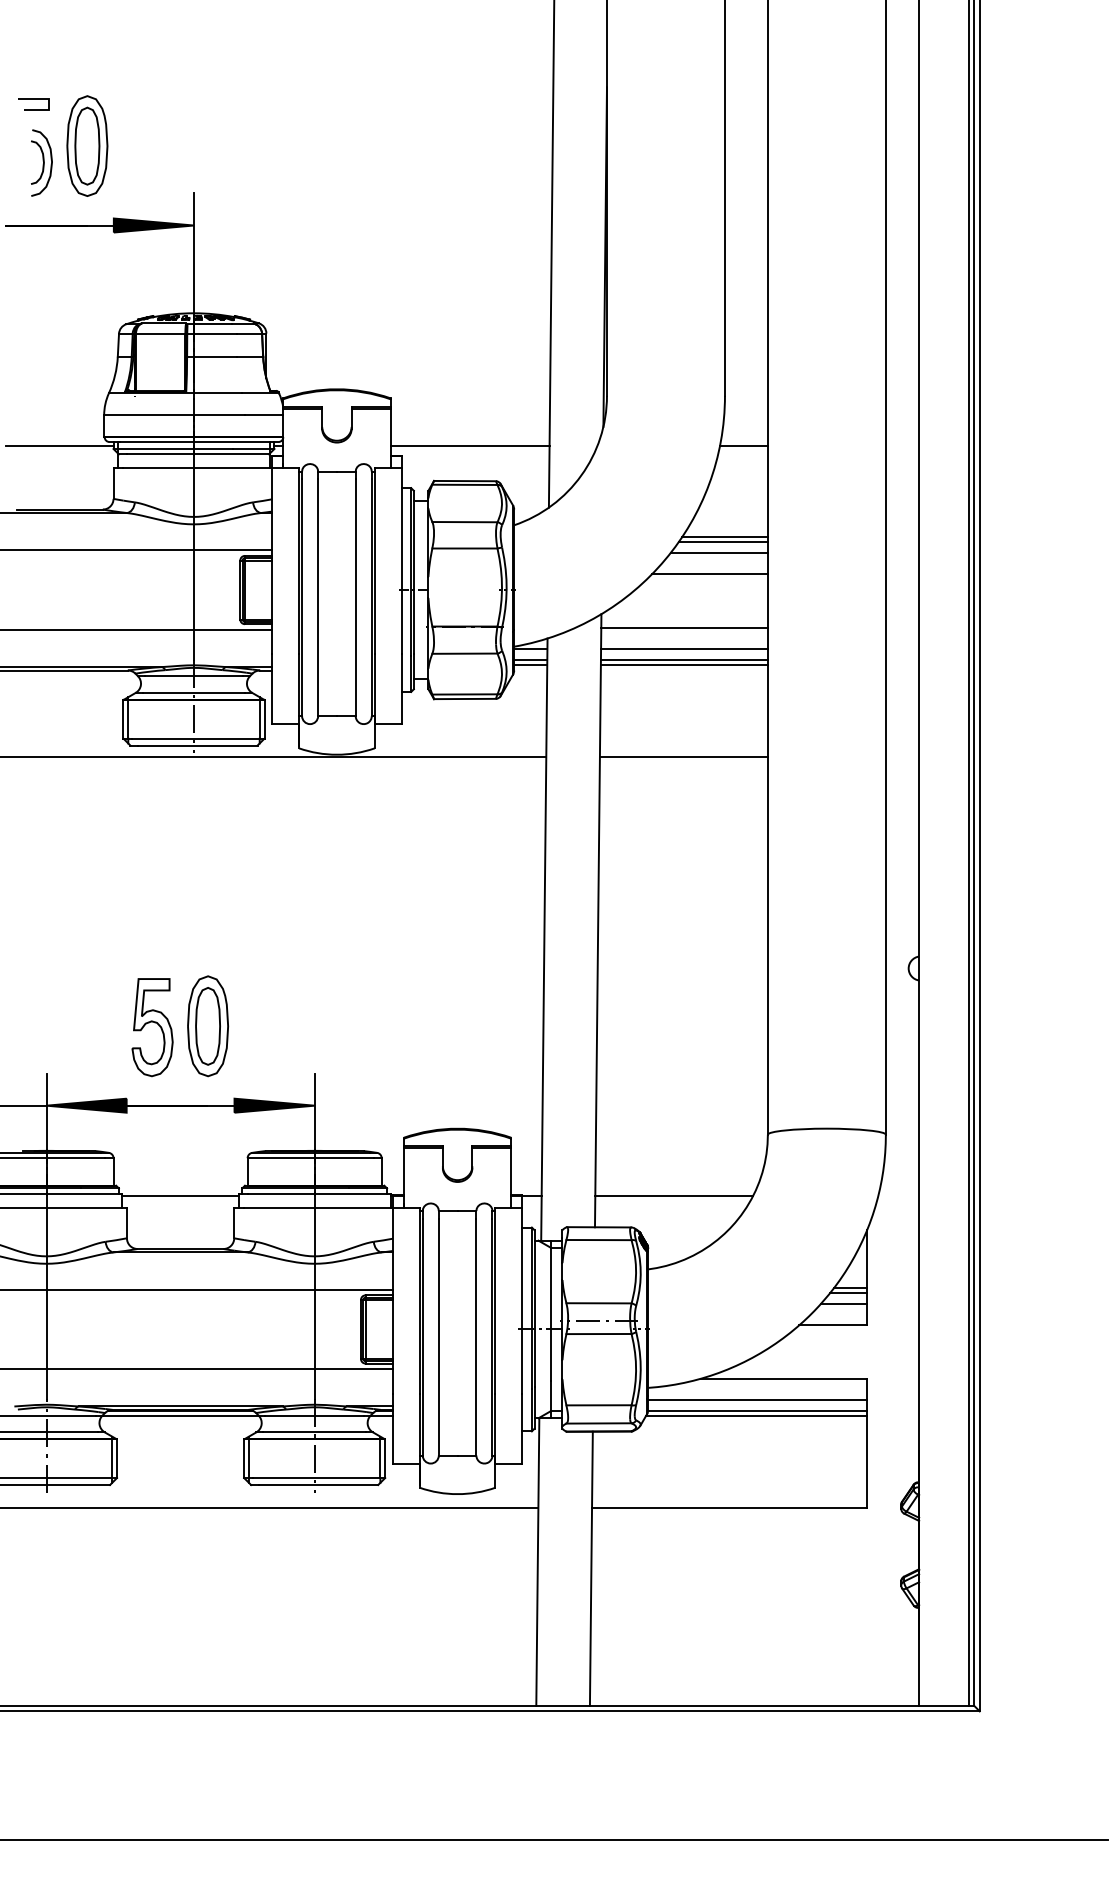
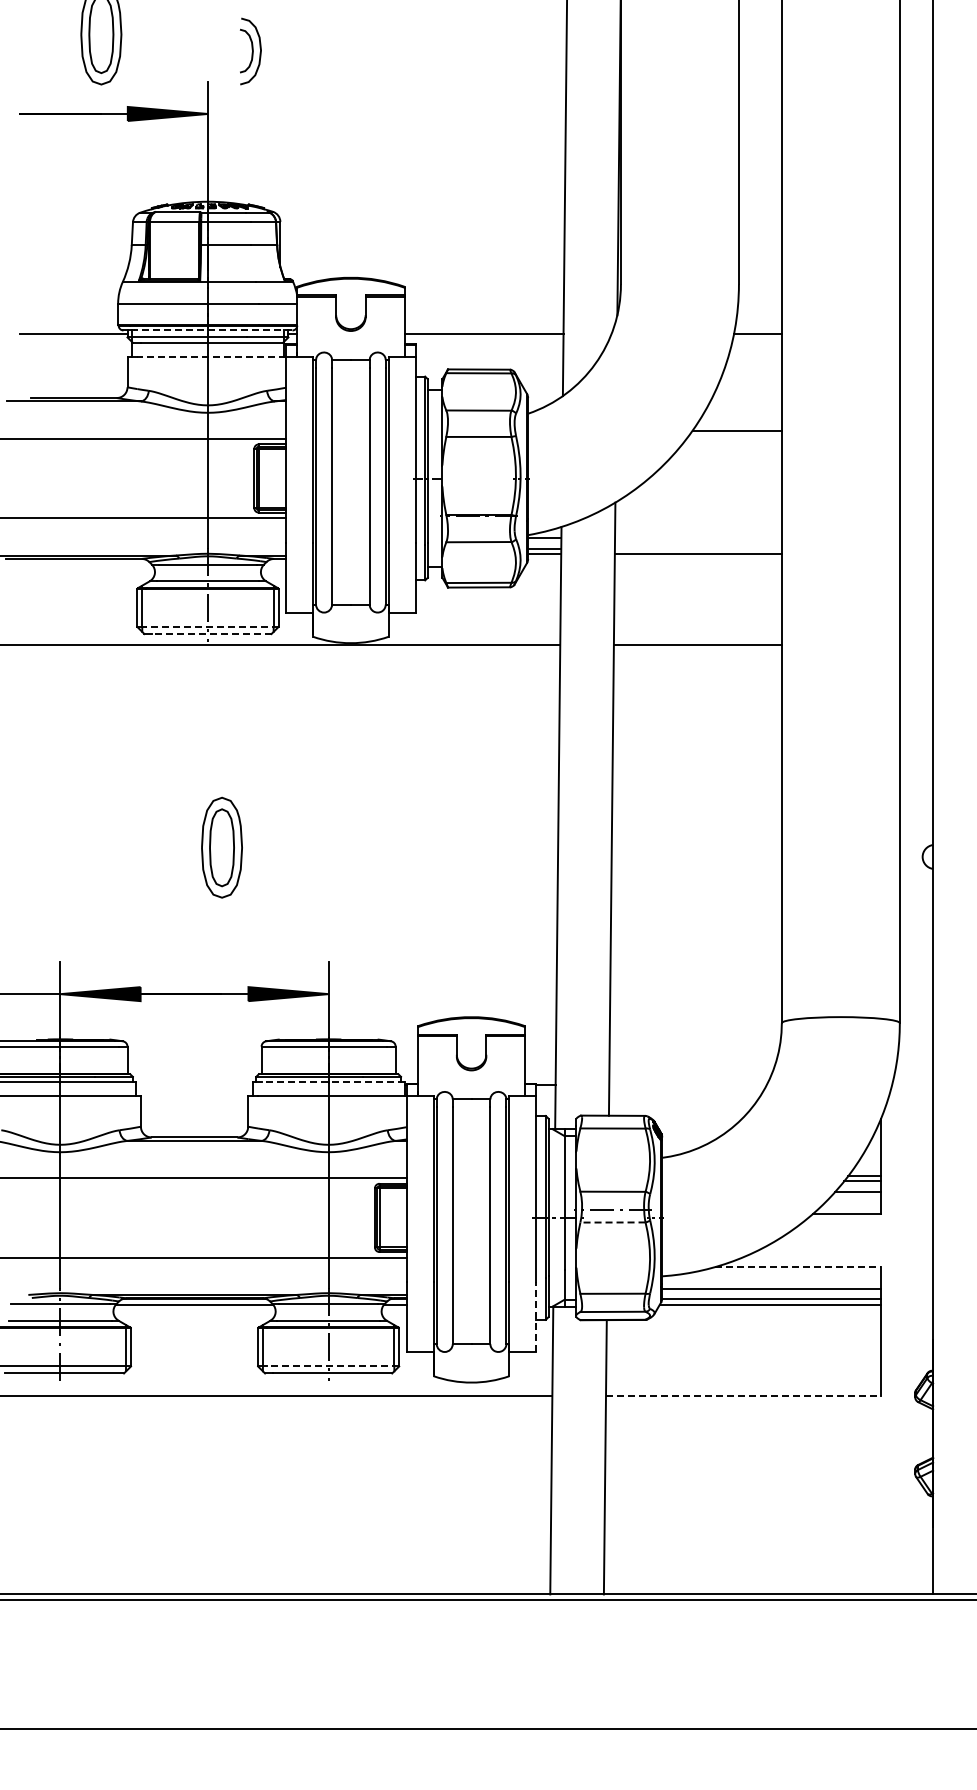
part: (41, 162) -> (250, 50), moved
line: (198, 442) -> (212, 330), solid -> dashed
line: (197, 468) -> (211, 356), solid -> dashed
line: (724, 536) -> (738, 424), removed
line: (718, 552) -> (732, 440), removed
line: (709, 574) -> (723, 462), removed
line: (684, 627) -> (698, 515), removed
line: (684, 649) -> (698, 537), removed
line: (683, 660) -> (697, 548), removed
line: (197, 738) -> (211, 626), solid -> dashed
line: (197, 745) -> (211, 633), solid -> dashed
part: (207, 1026) -> (221, 847), moved
part: (152, 1027) -> (166, 915), removed
line: (318, 1193) -> (332, 1081), solid -> dashed
line: (180, 1196) -> (194, 1084), removed
line: (673, 1196) -> (687, 1084), removed
line: (599, 1334) -> (613, 1222), solid -> dashed
line: (784, 1378) -> (798, 1266), solid -> dashed
line: (522, 1428) -> (536, 1316), solid -> dashed
line: (318, 1478) -> (332, 1366), solid -> dashed
line: (729, 1507) -> (743, 1395), solid -> dashed

